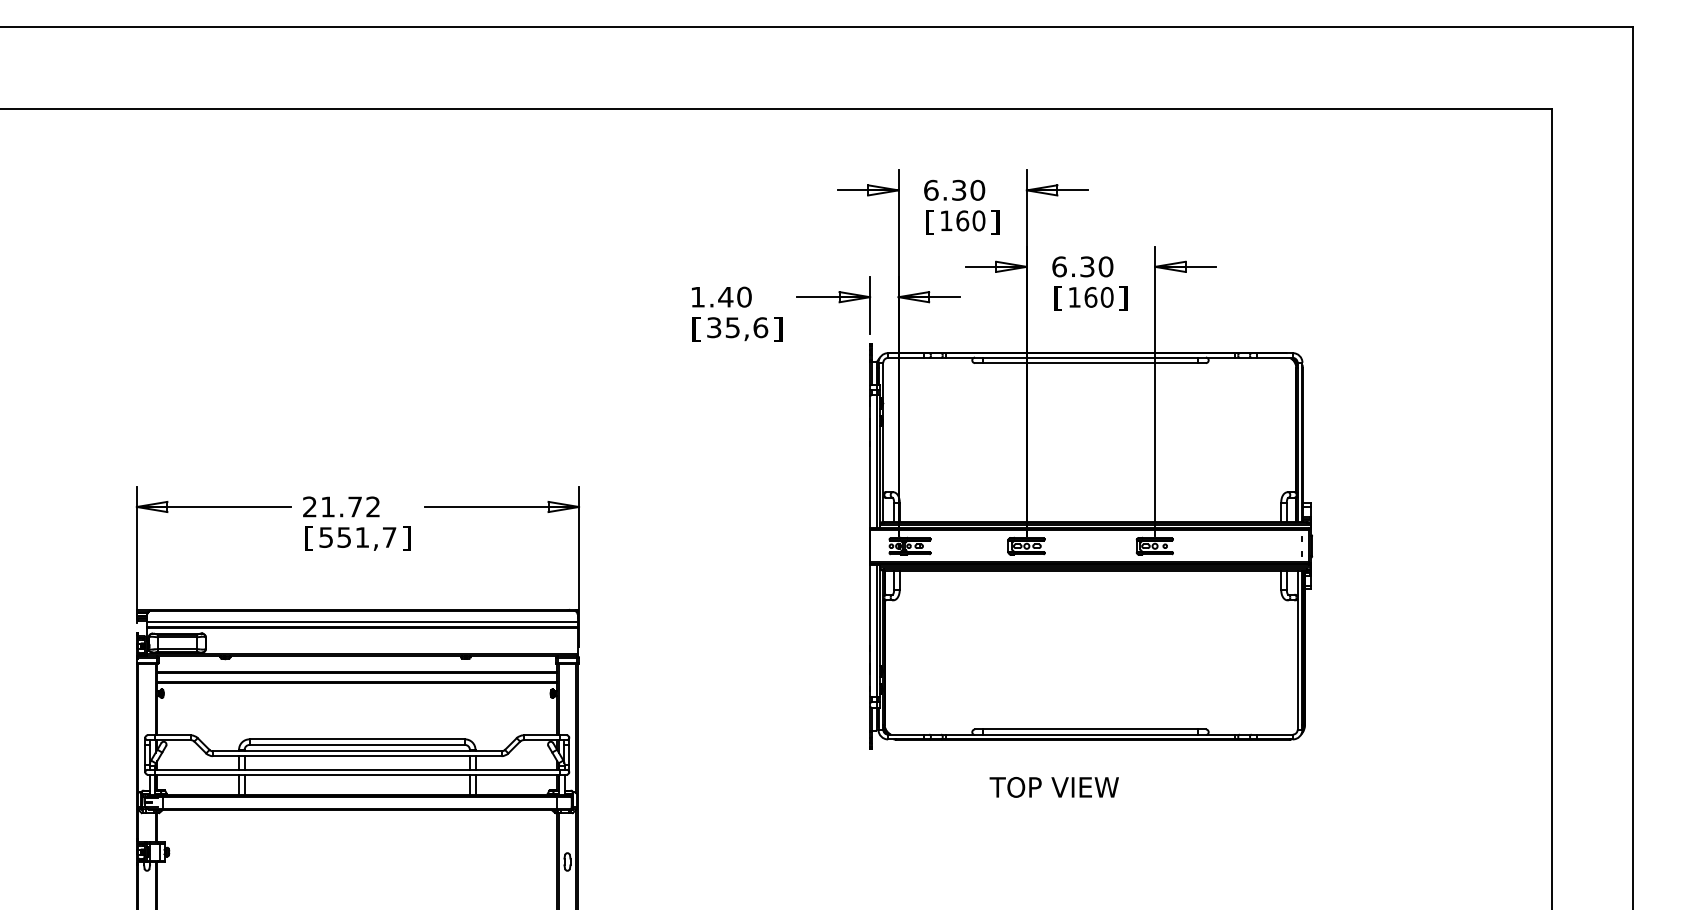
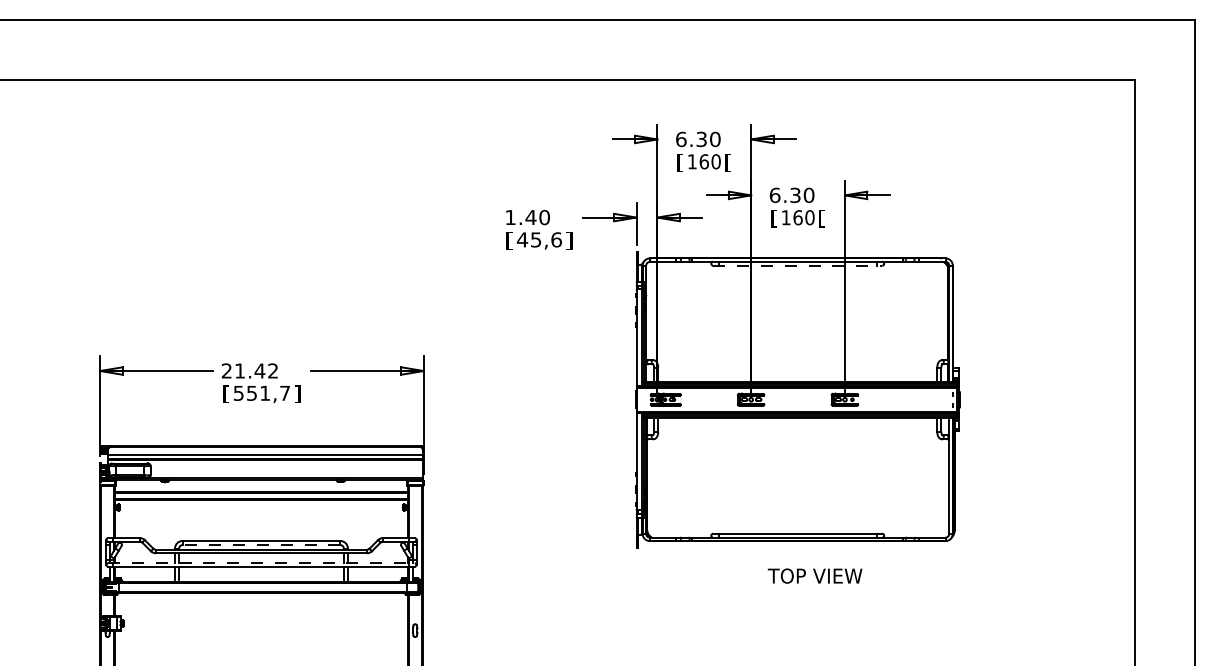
text: (995, 222) -> (728, 162), ] -> [
text: (1123, 298) -> (821, 218), ] -> [
text: (713, 327) -> (522, 239), 35,6 -> 45,6
line: (1090, 363) -> (797, 266), solid -> dashed
text: (354, 506) -> (259, 370), 21.72 -> 21.42
line: (357, 744) -> (261, 544), solid -> dashed
line: (357, 769) -> (261, 563), solid -> dashed
text: (1053, 787) -> (814, 576), moved

